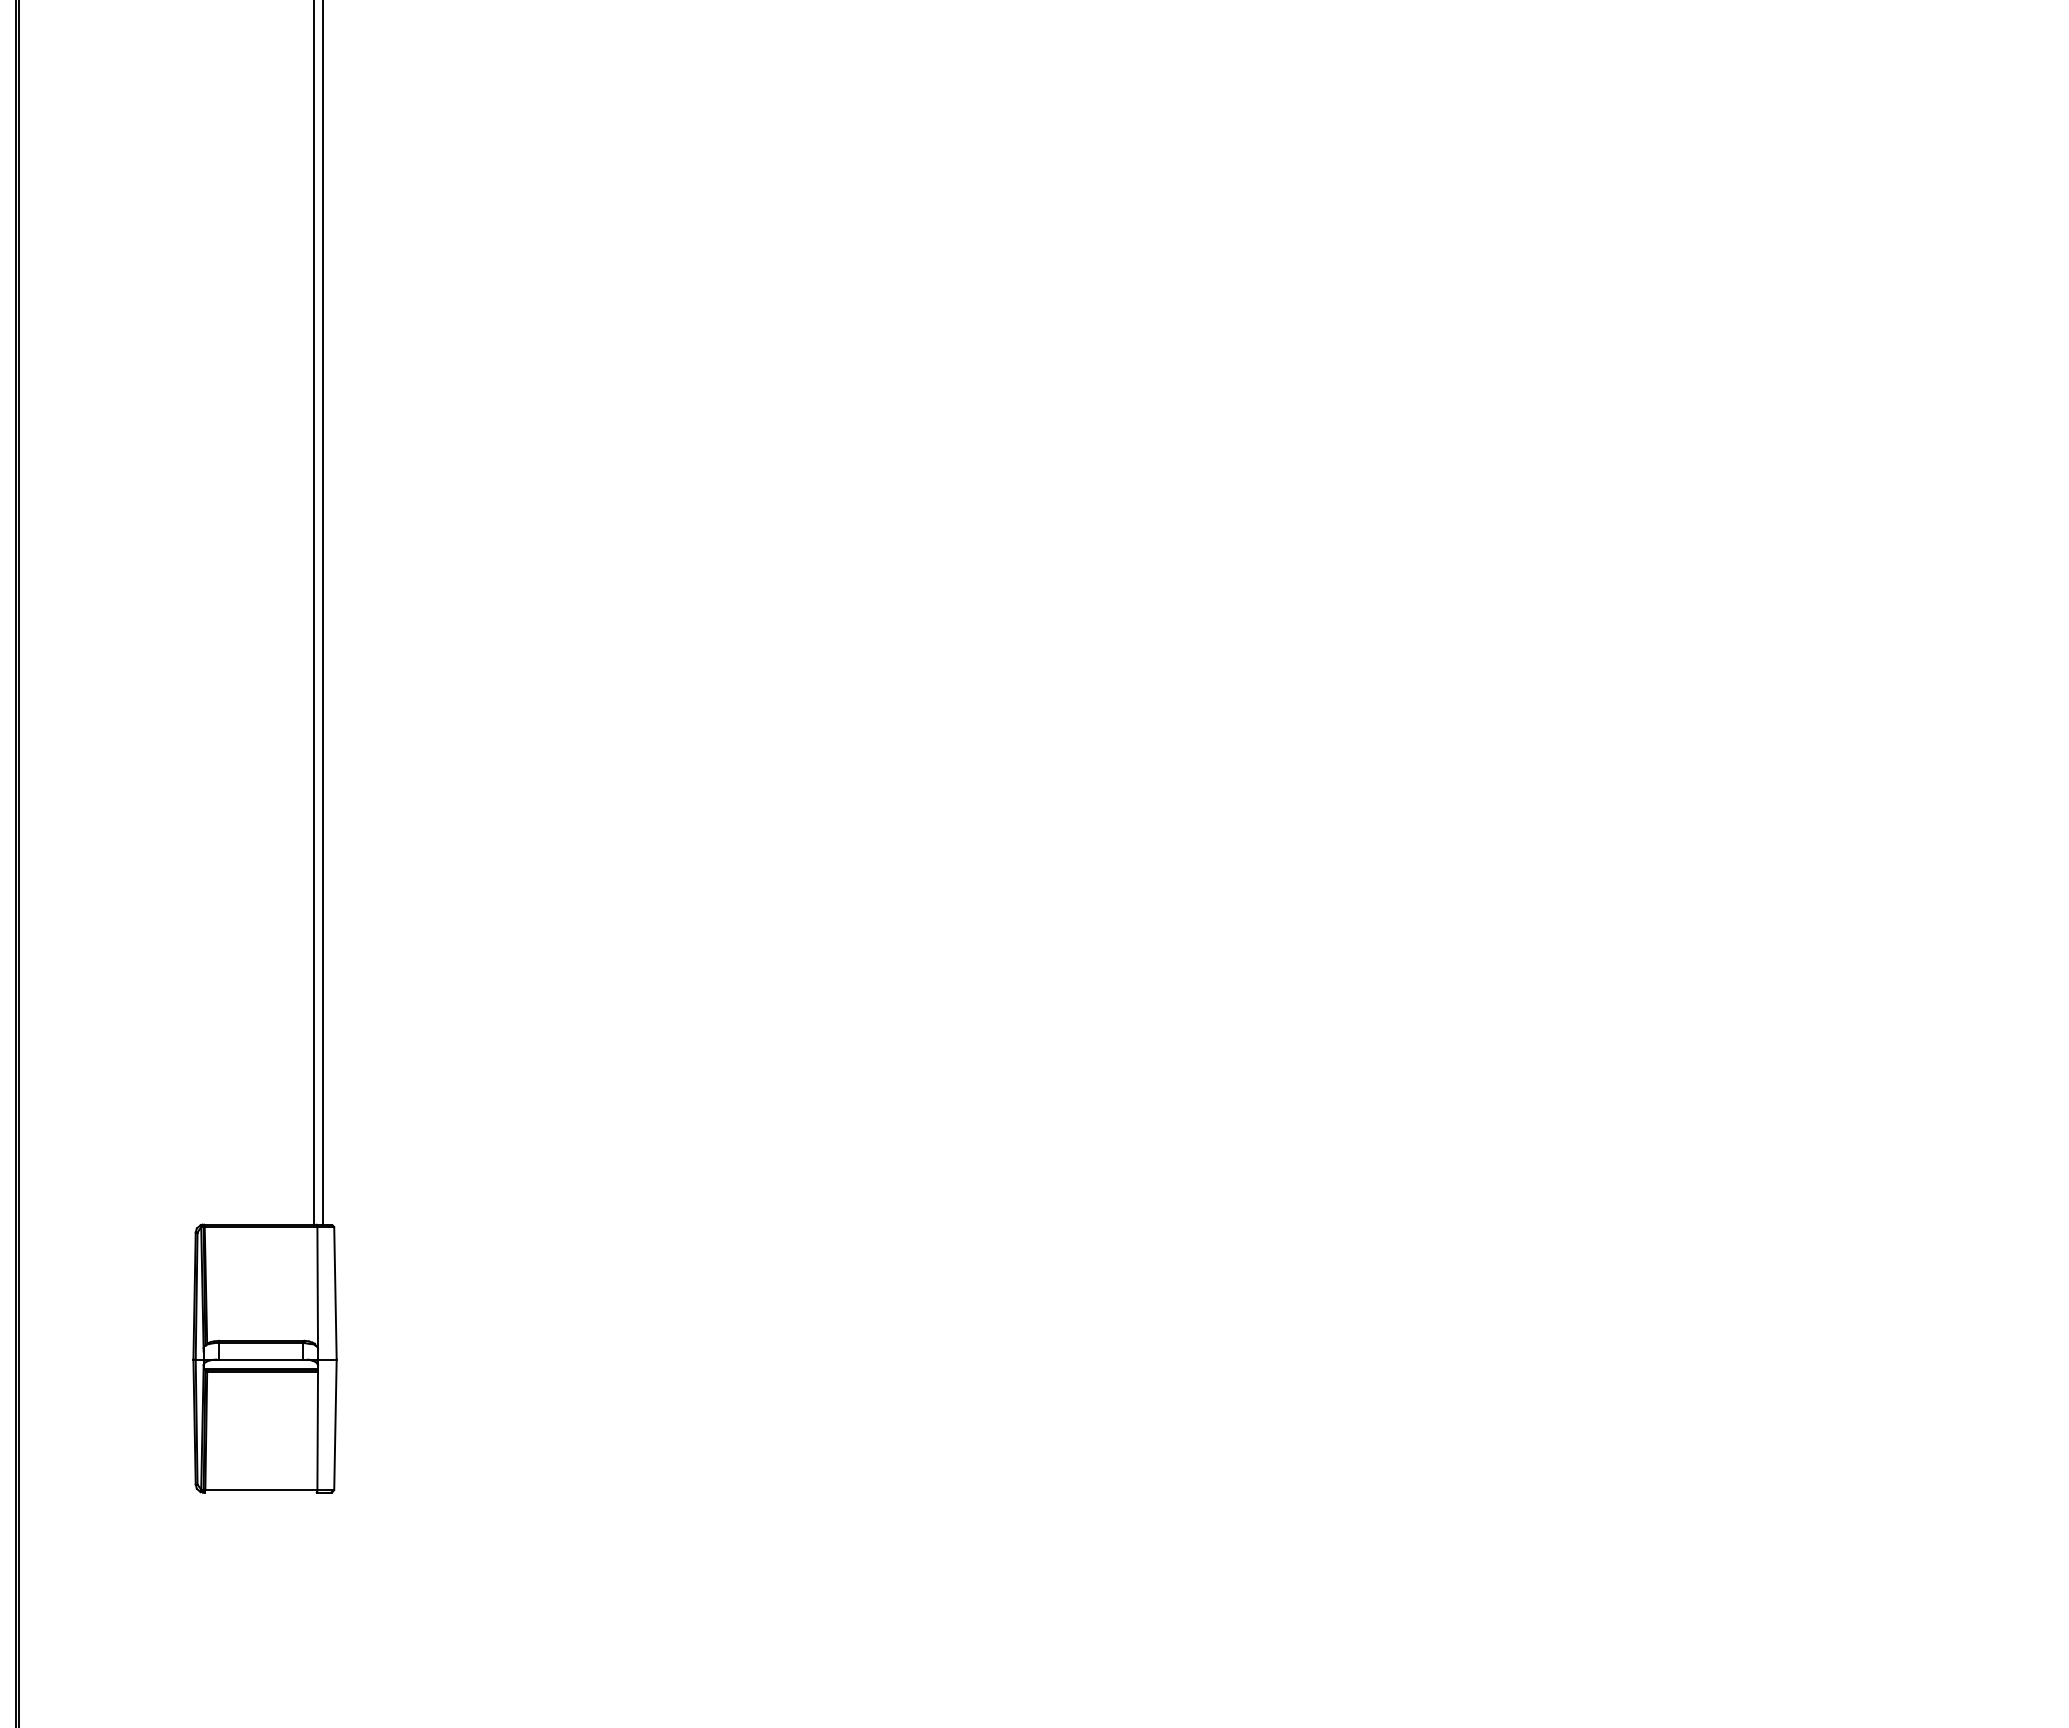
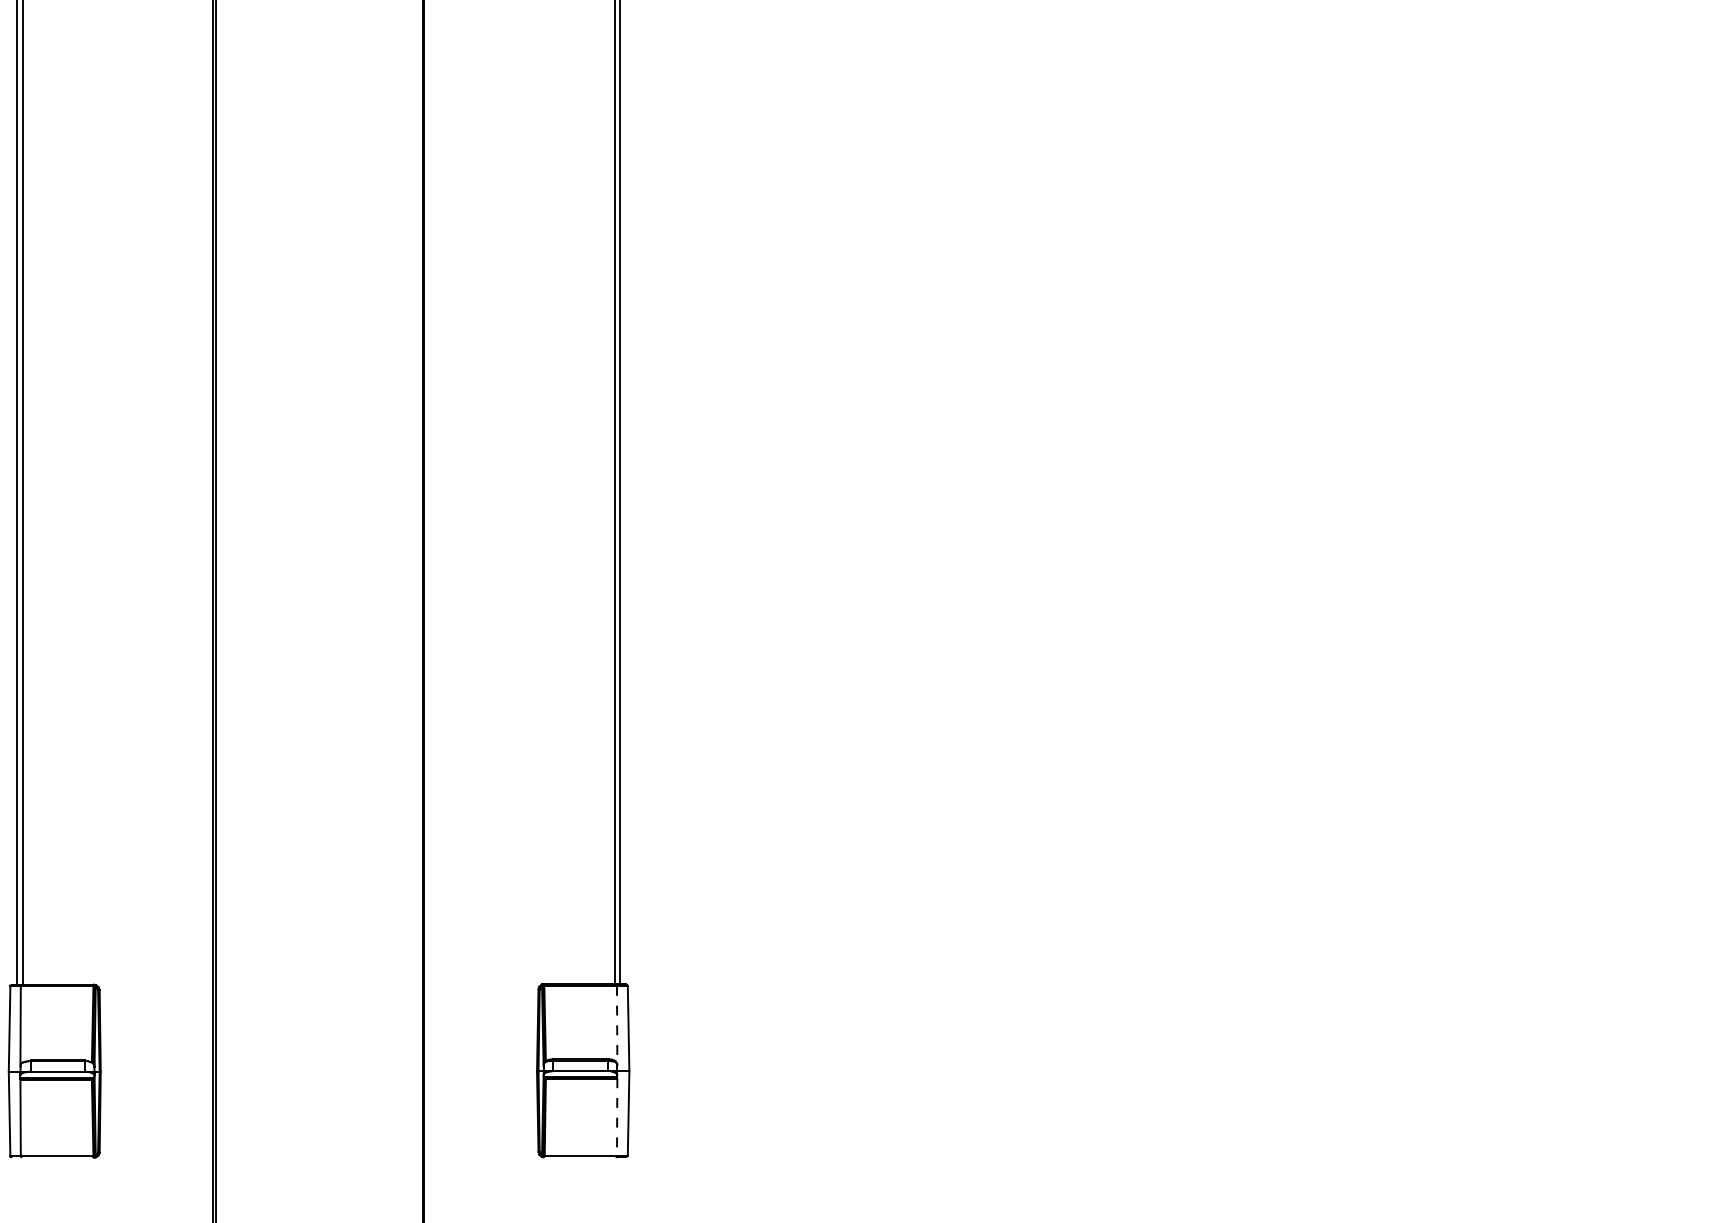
line: (318, 1289) -> (617, 1026), solid -> dashed
line: (318, 1429) -> (617, 1116), solid -> dashed

